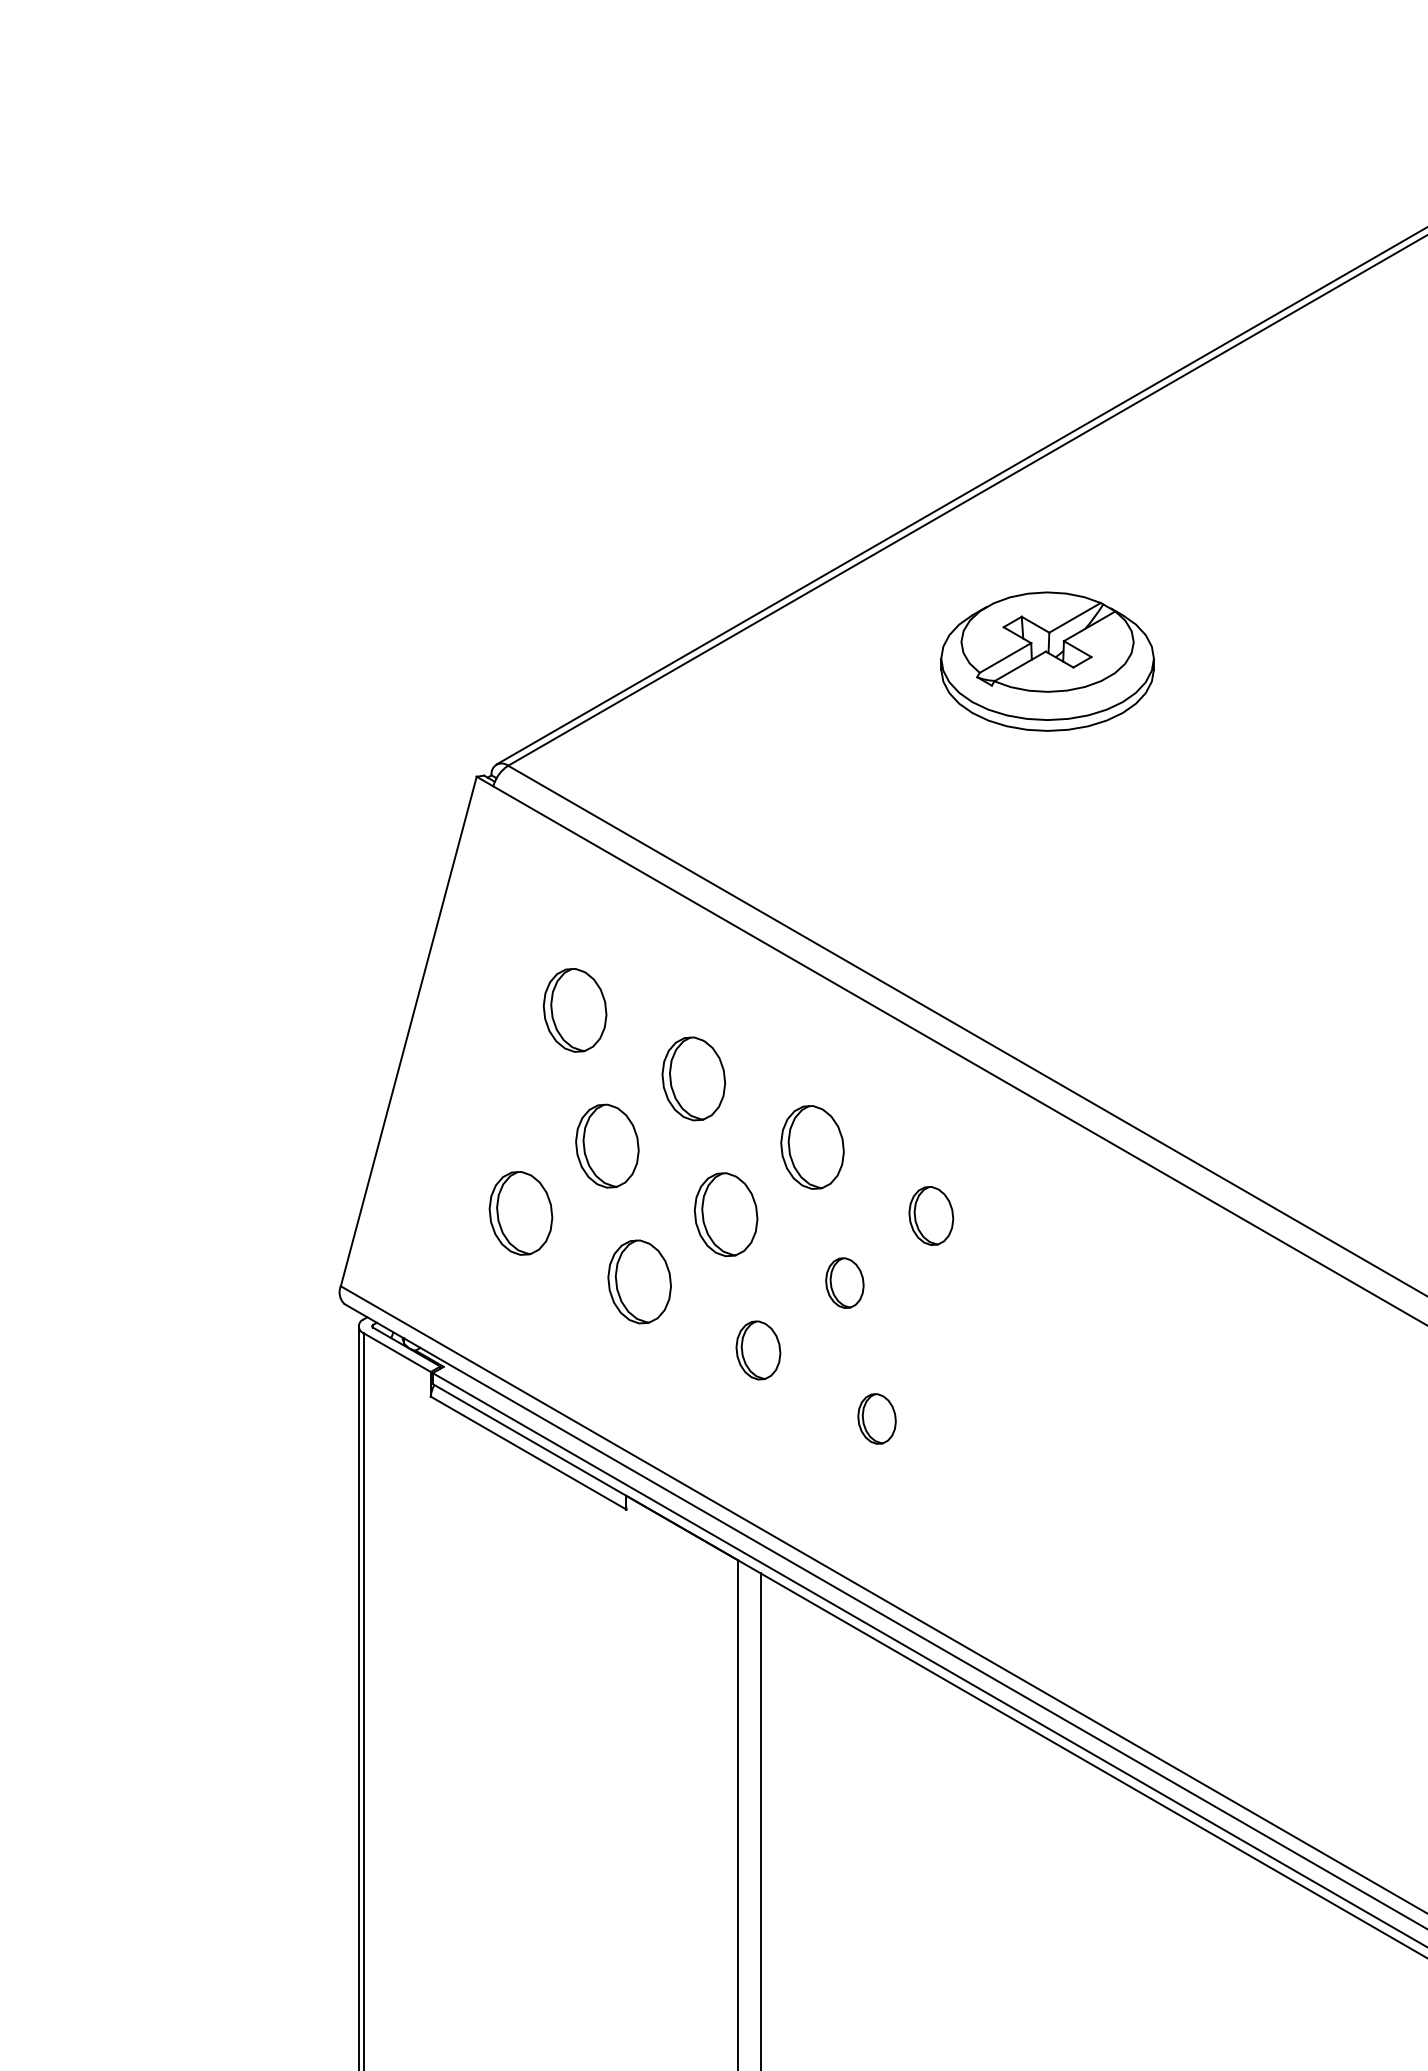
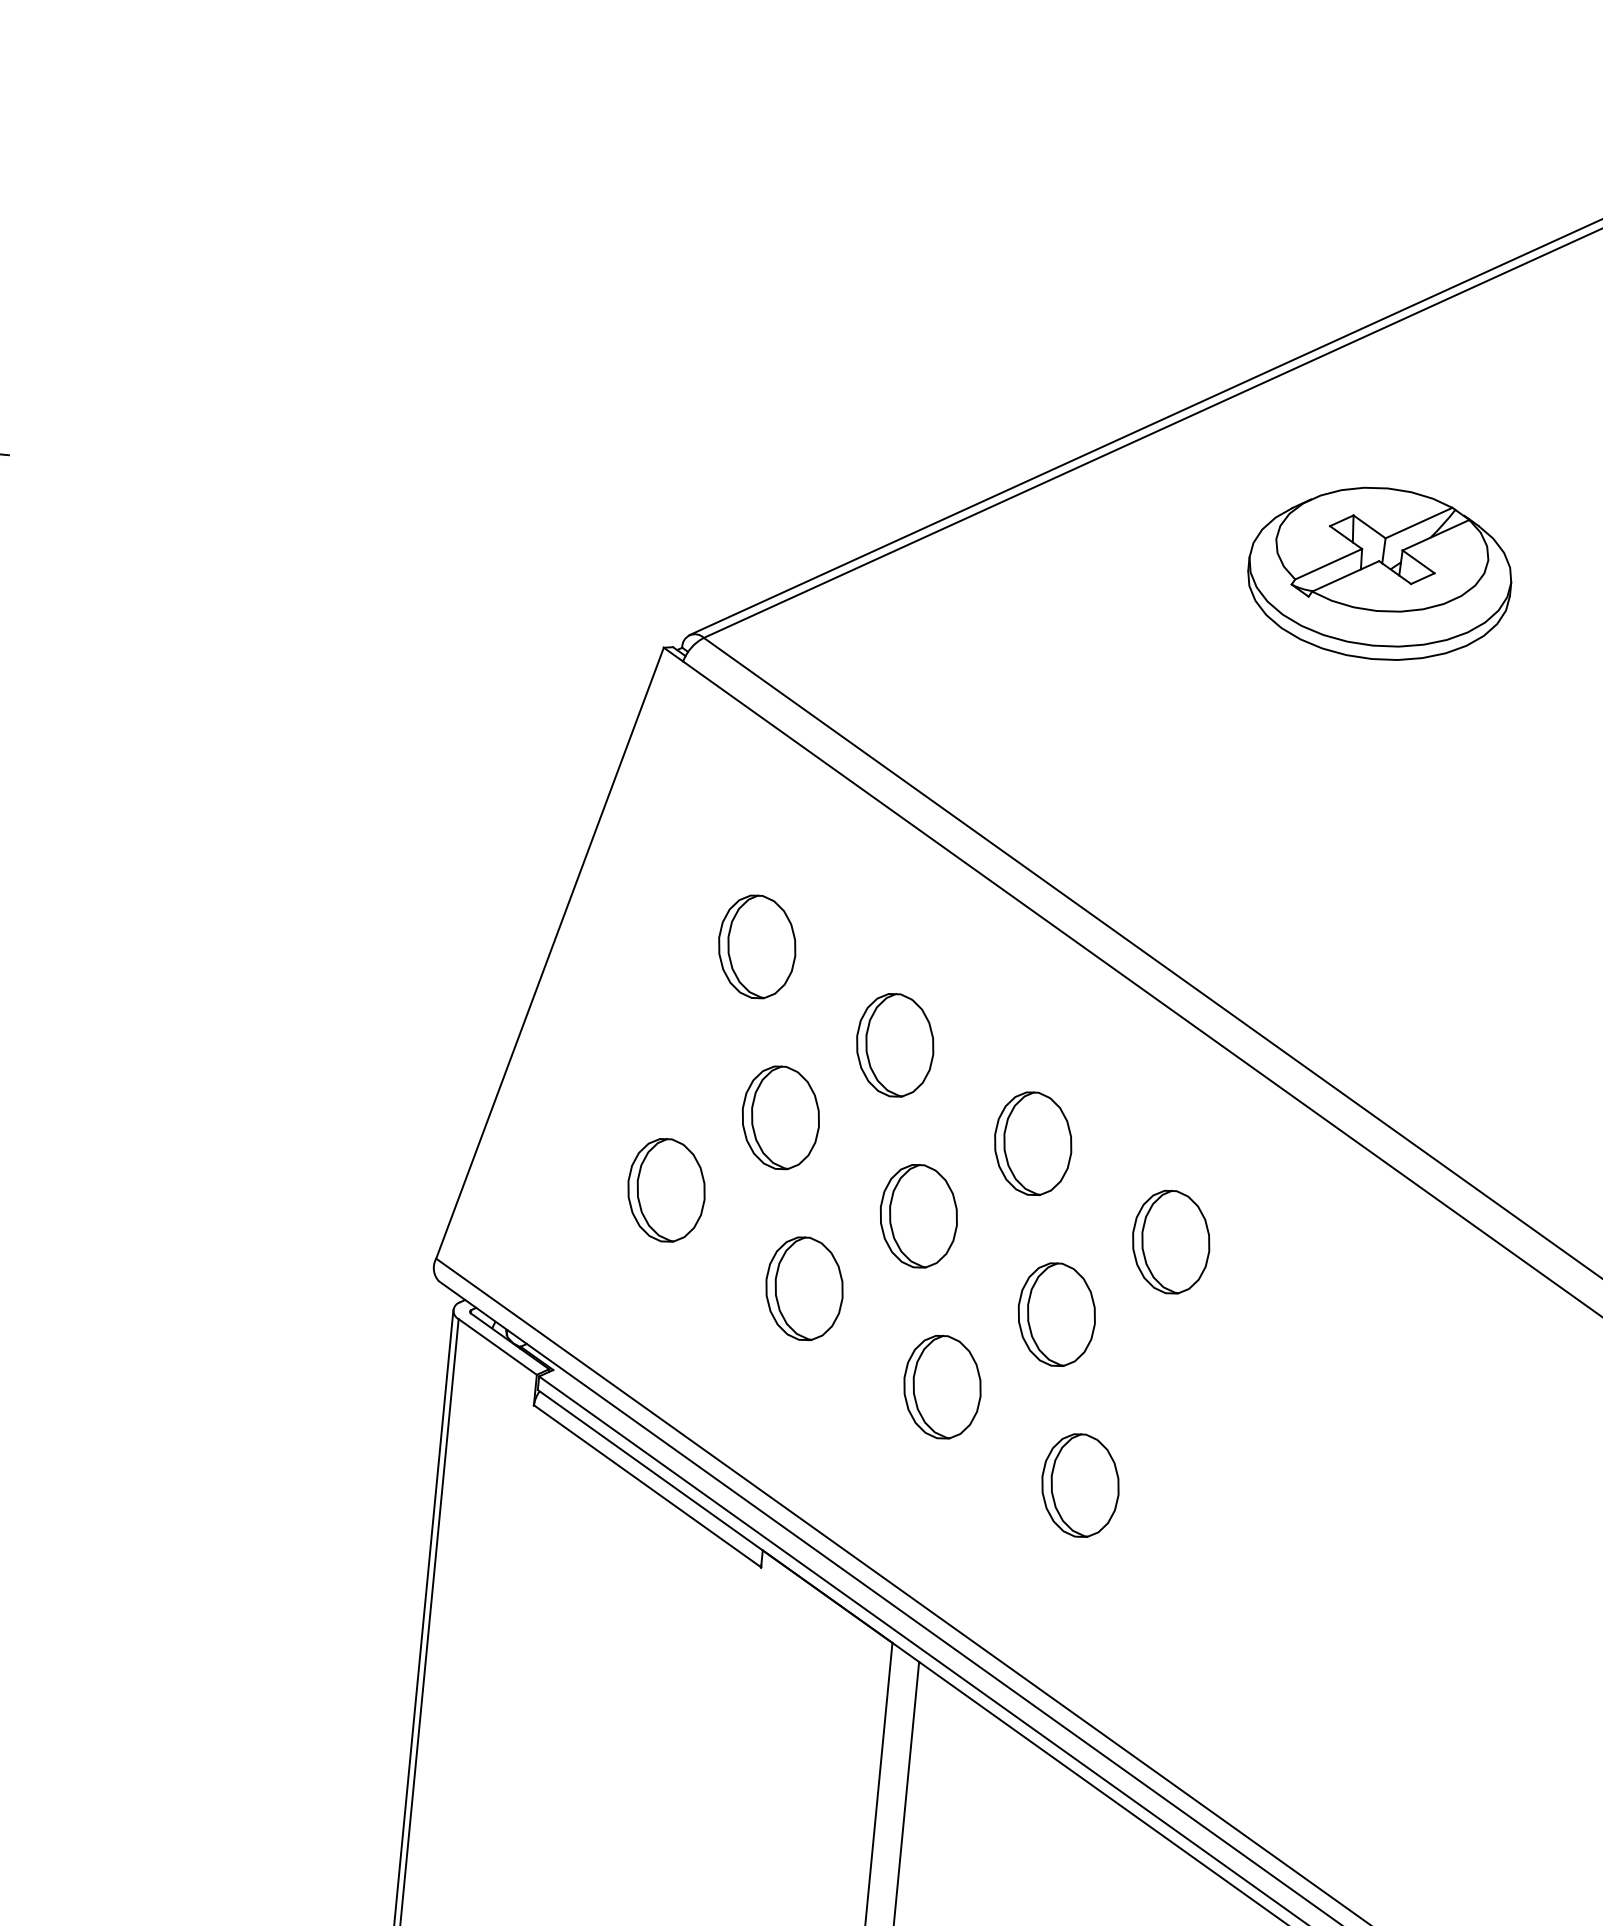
part: (931, 1215) -> (1171, 1241), size x1.43
part: (844, 1282) -> (1056, 1313), size x1.67
part: (758, 1350) -> (942, 1387), size x1.43
part: (876, 1418) -> (1079, 1484), size x1.67

